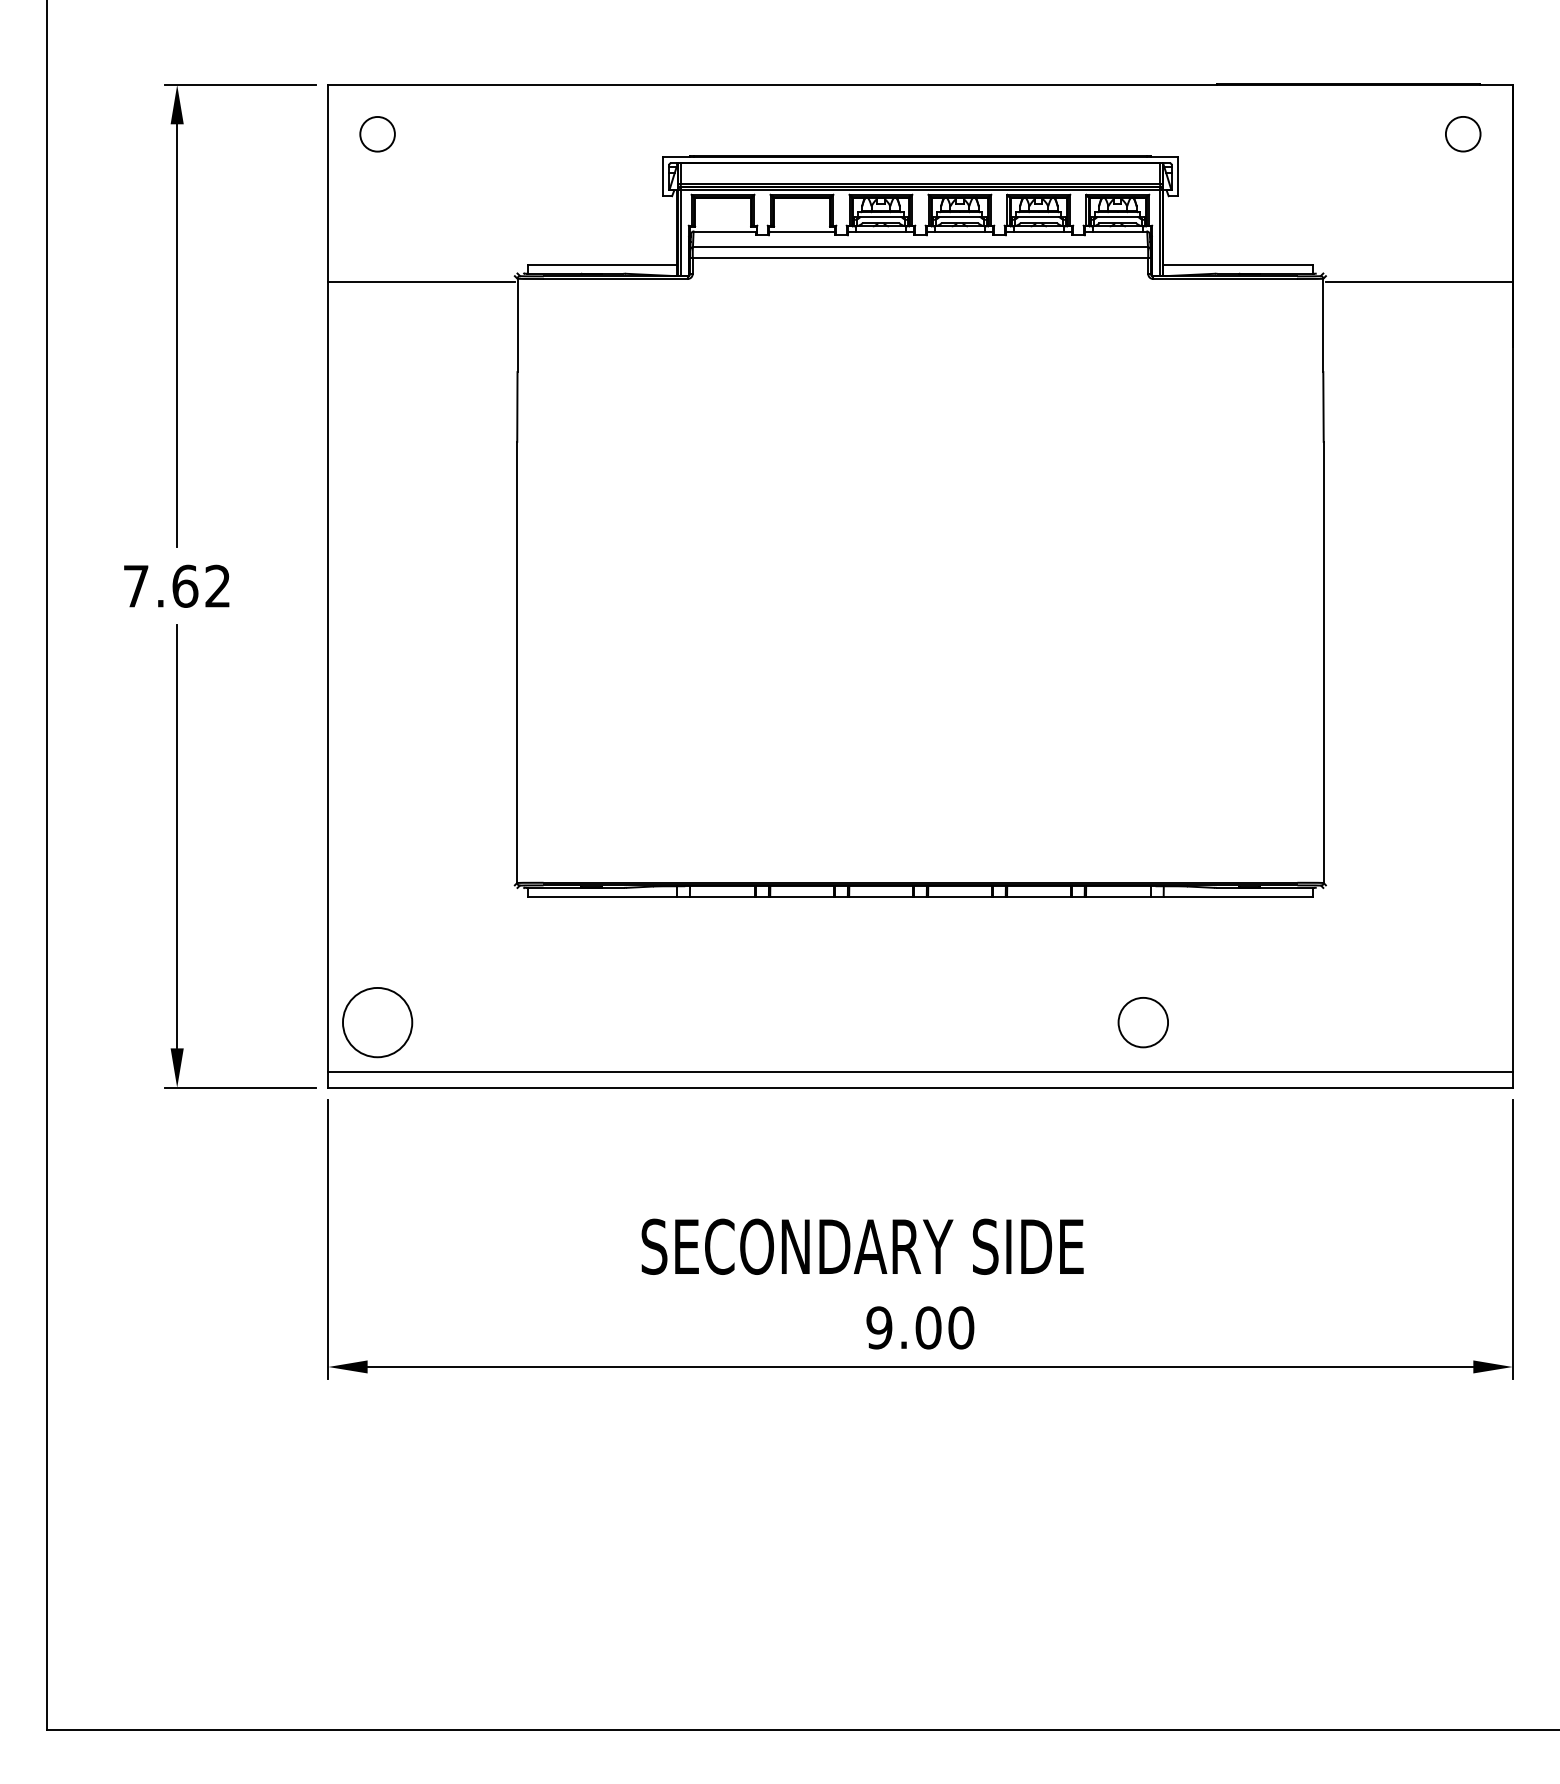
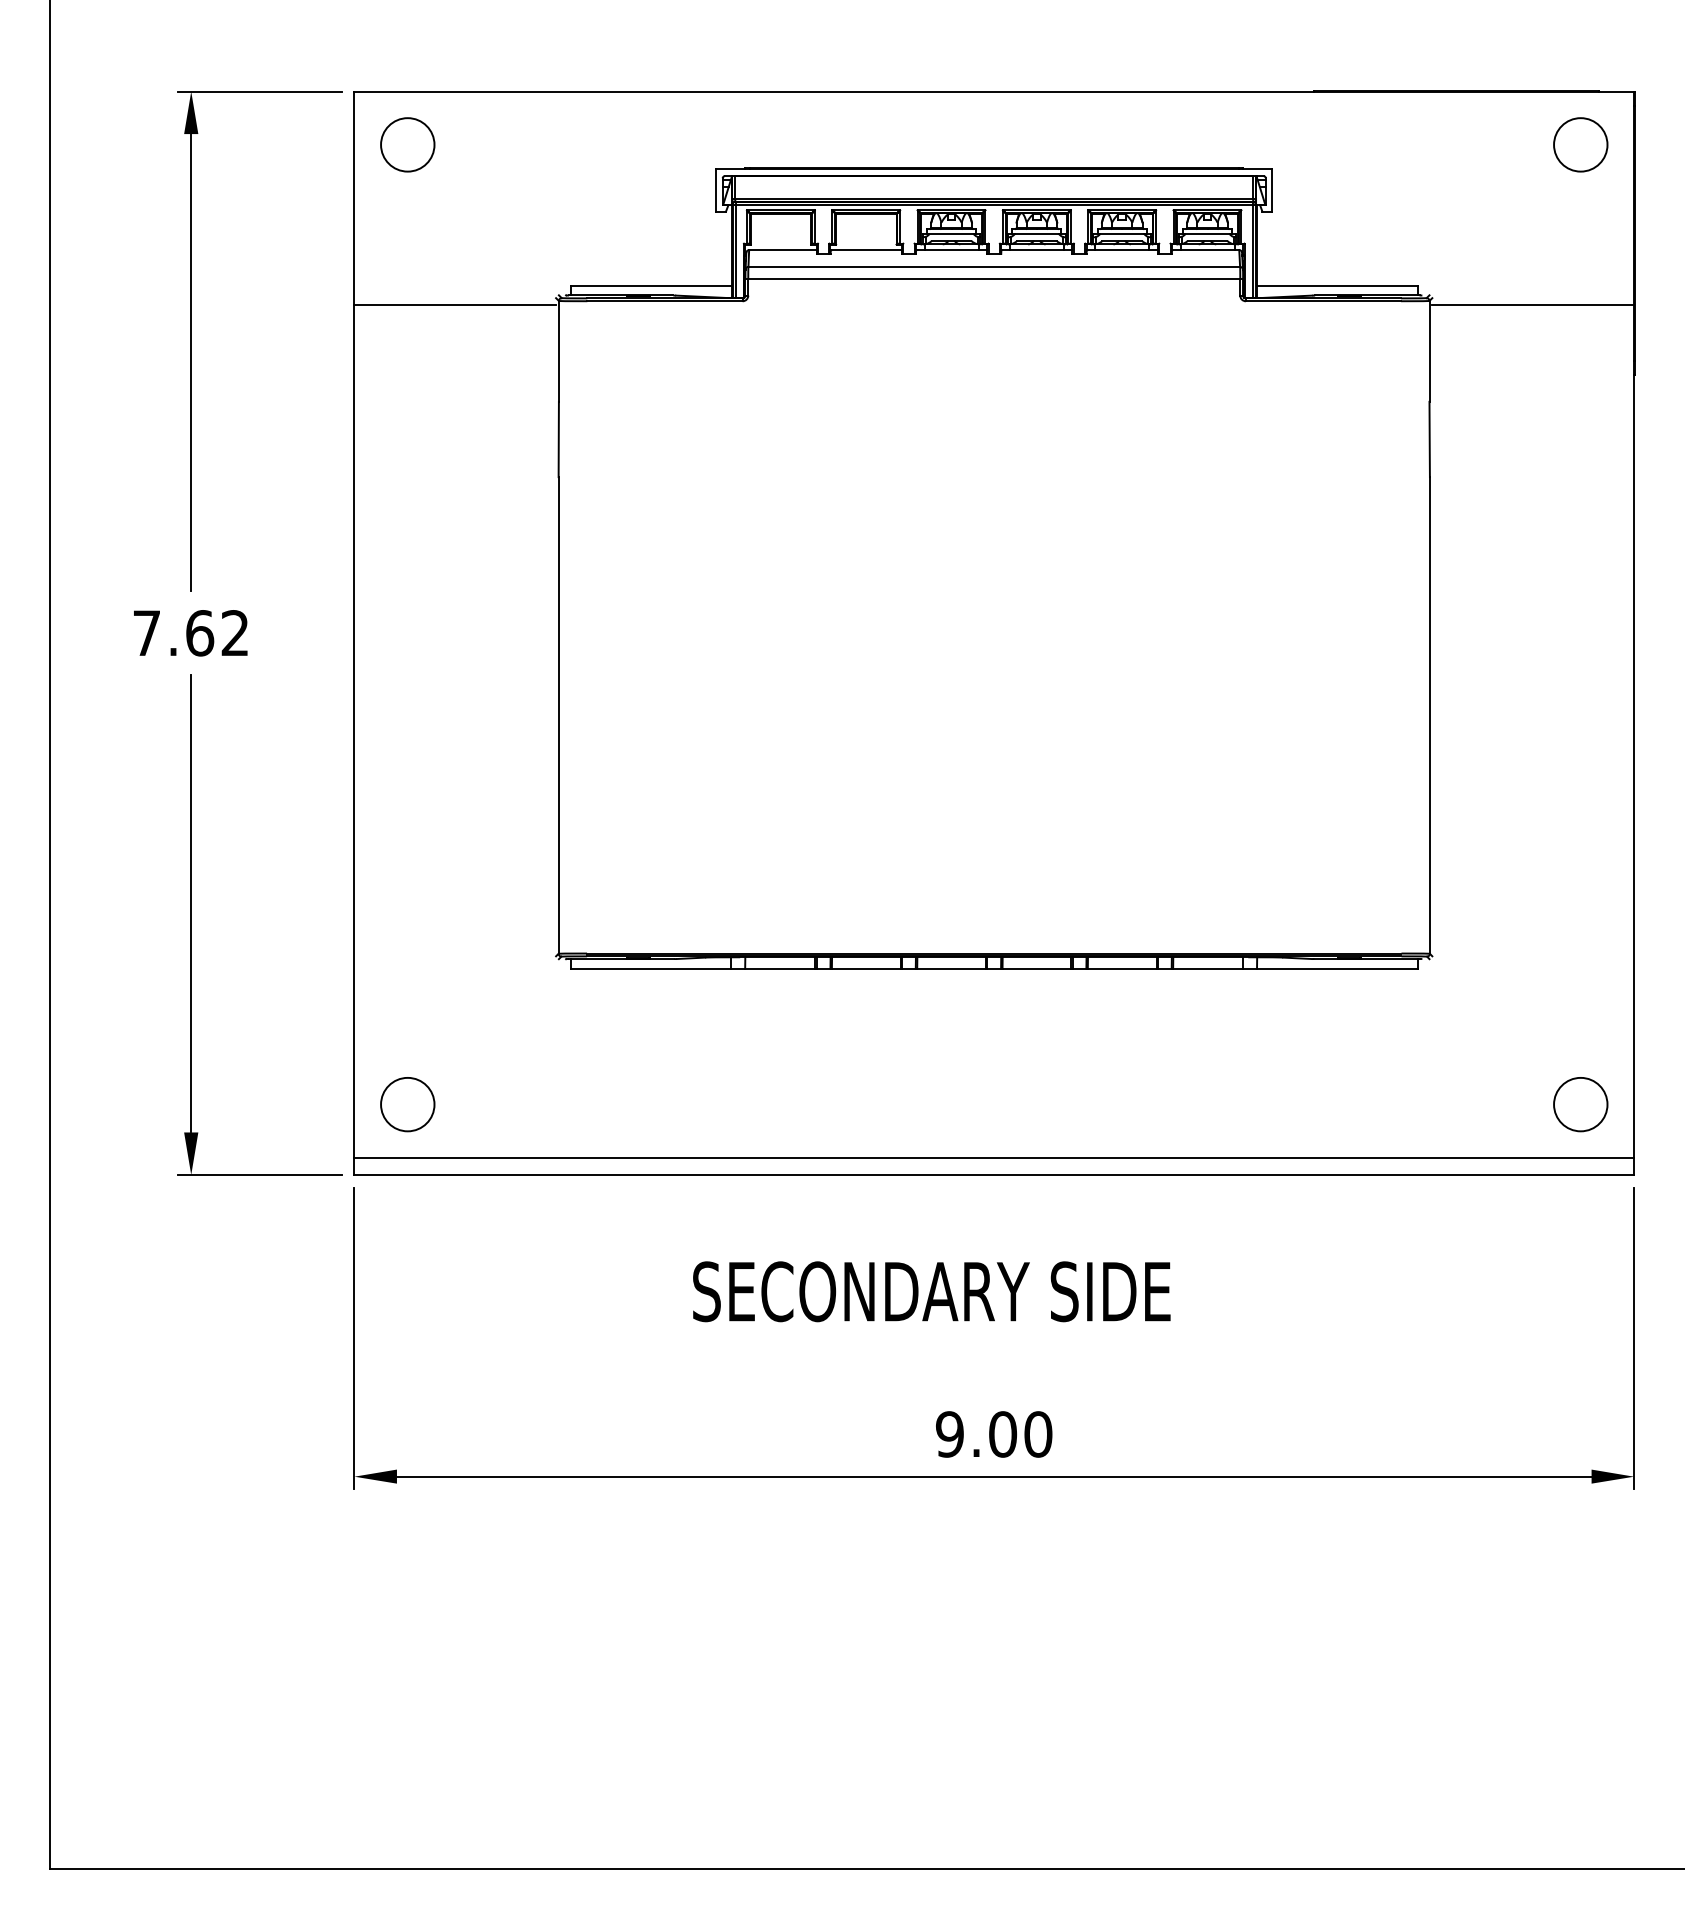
circle: (1462, 133) -> (1579, 144), size x1.43
circle: (377, 134) -> (407, 145), size x1.43
circle: (377, 1022) -> (407, 1104), size x0.71
circle: (1142, 1022) -> (1579, 1104), moved
text: (862, 1246) -> (931, 1291), moved

